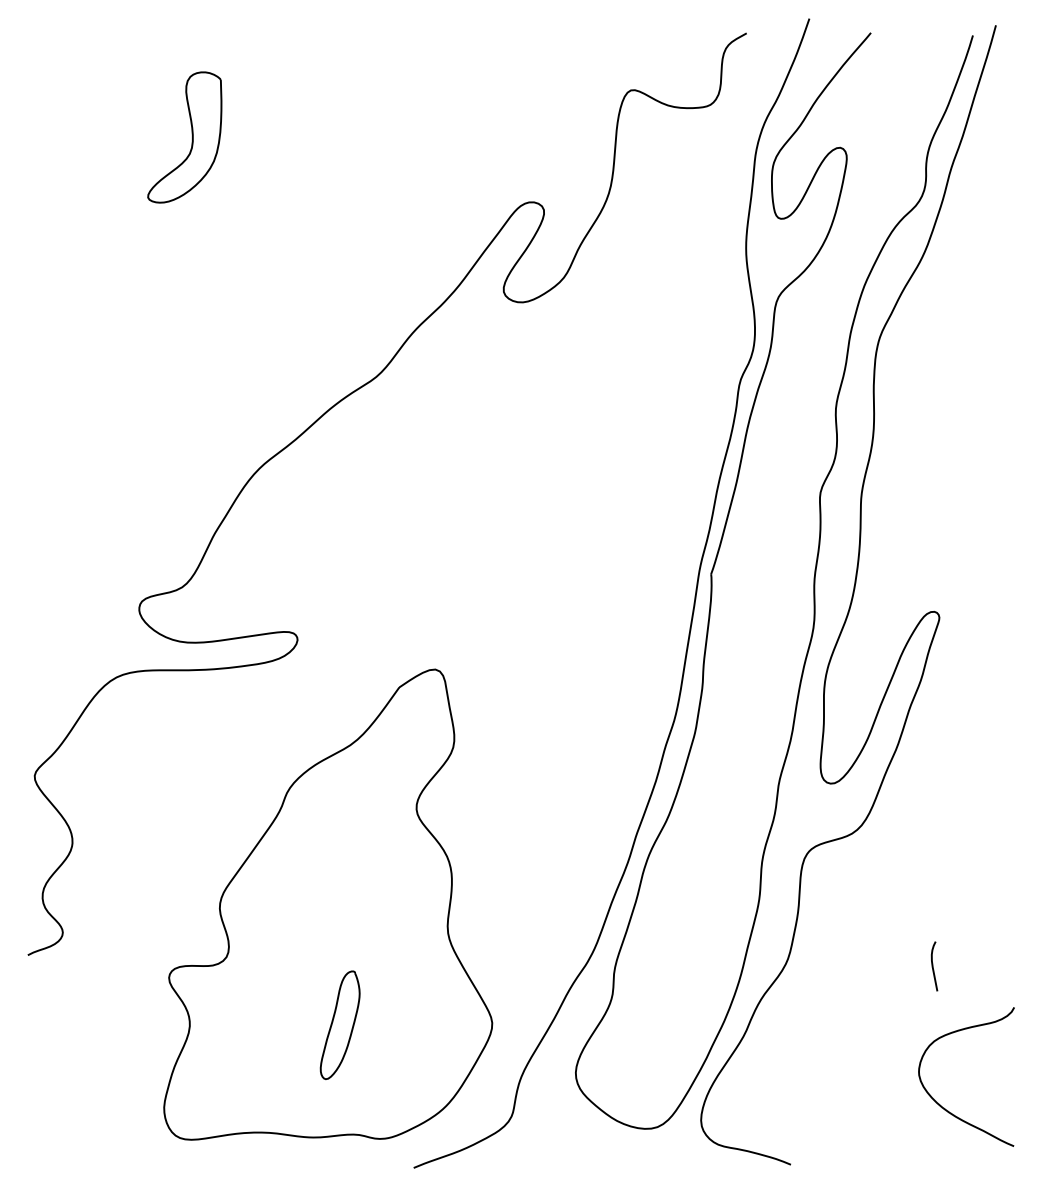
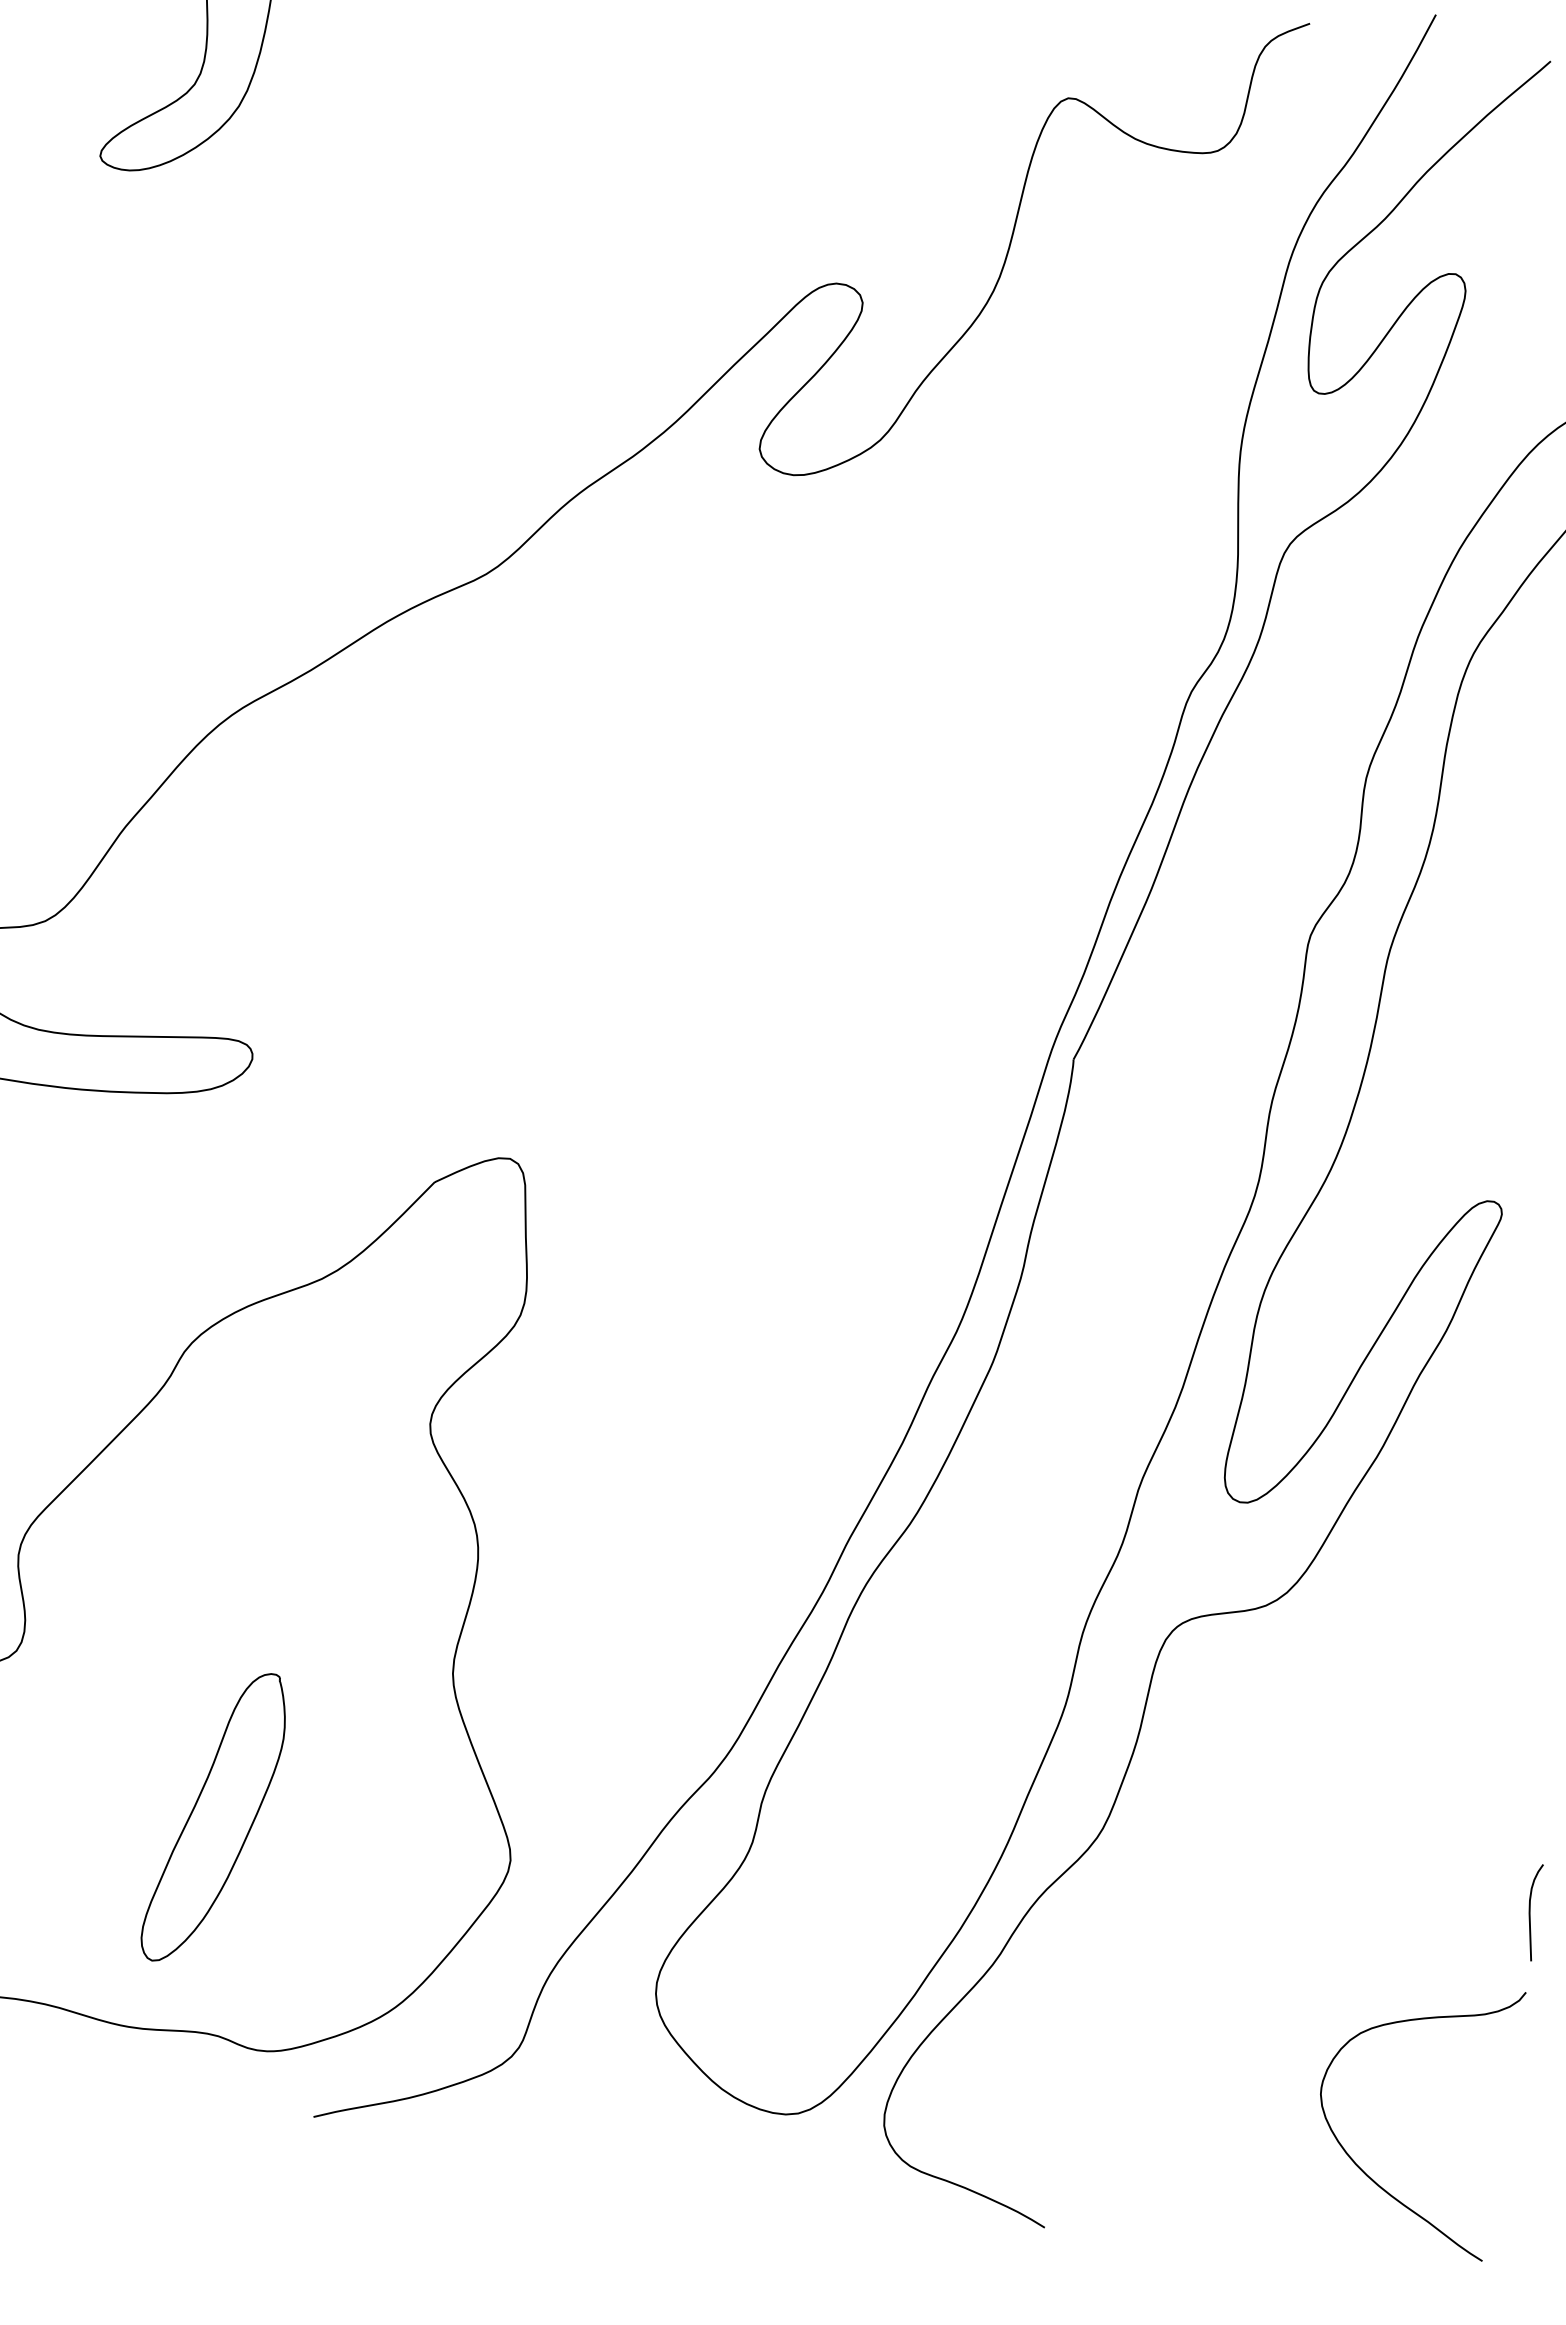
curve: (933, 966) -> (1531, 1911), moved
part: (339, 1025) -> (214, 1818), size x1.43

